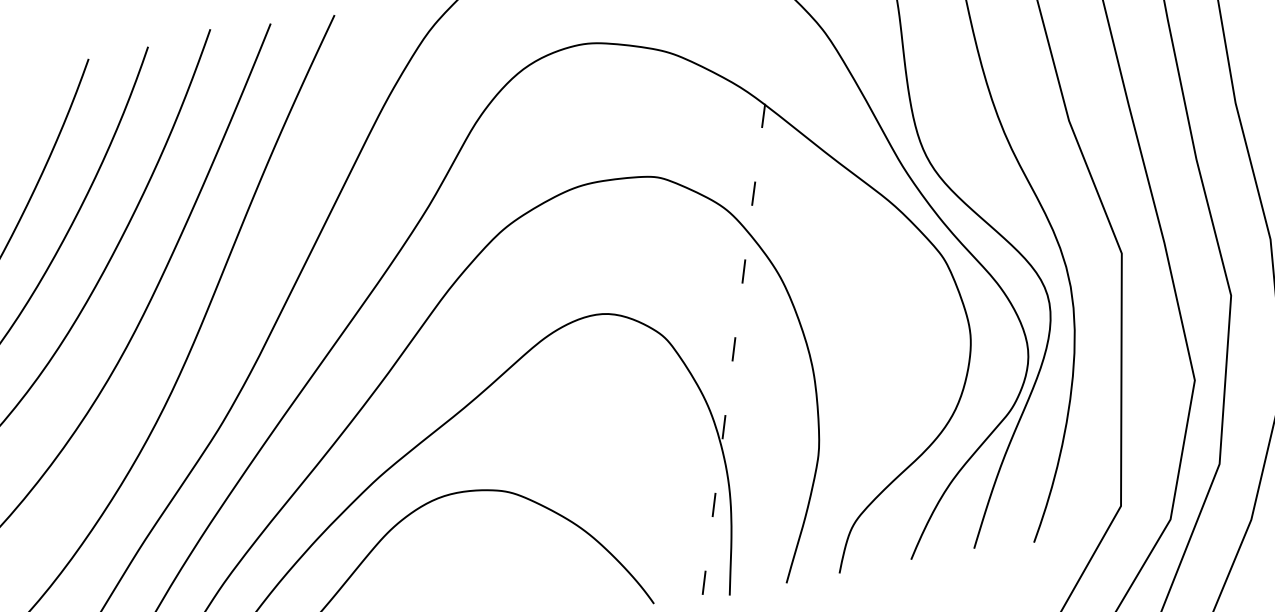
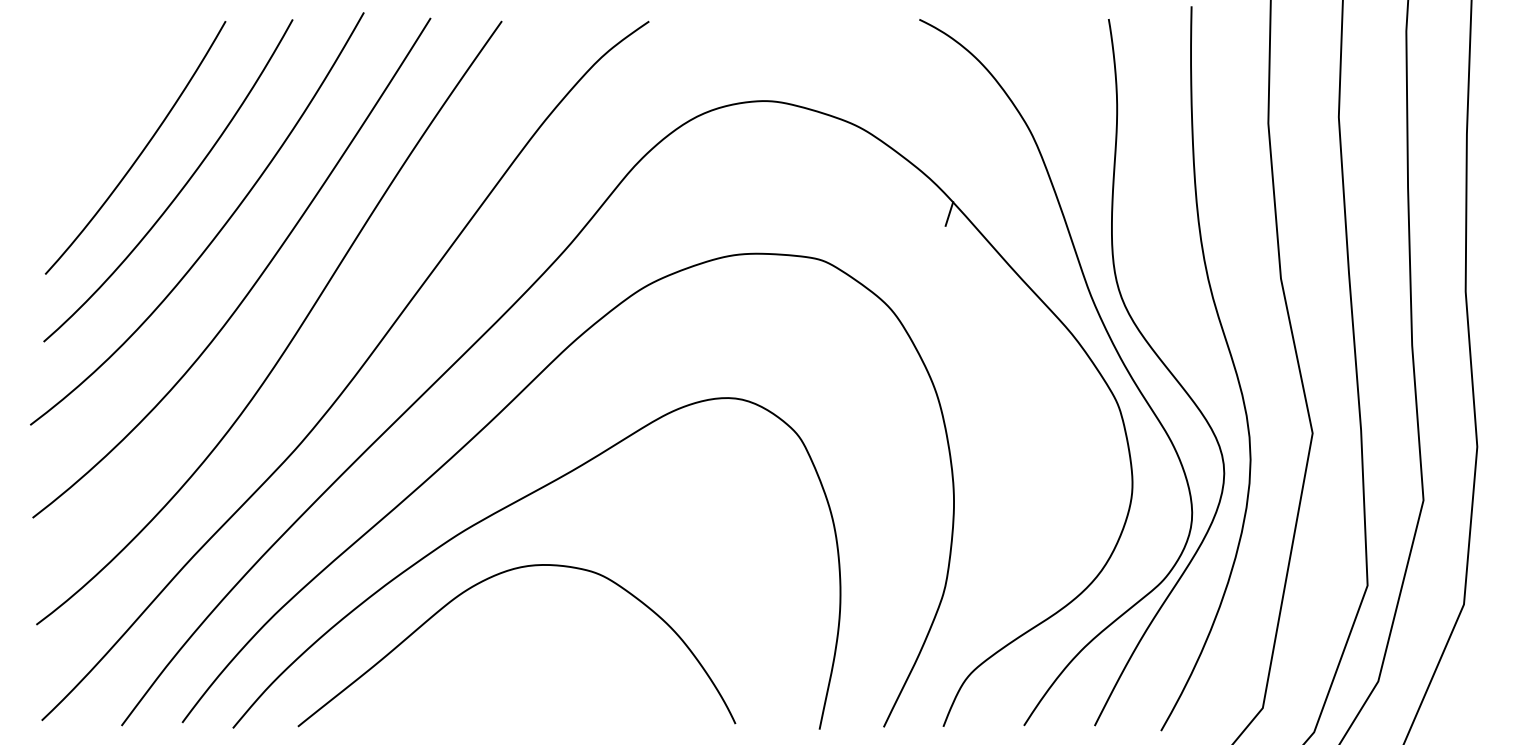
line: (753, 193) -> (923, 296), removed
line: (743, 271) -> (897, 379), removed
line: (733, 349) -> (871, 462), removed
line: (723, 427) -> (845, 545), removed
line: (713, 504) -> (819, 627), removed
line: (703, 582) -> (793, 710), removed

